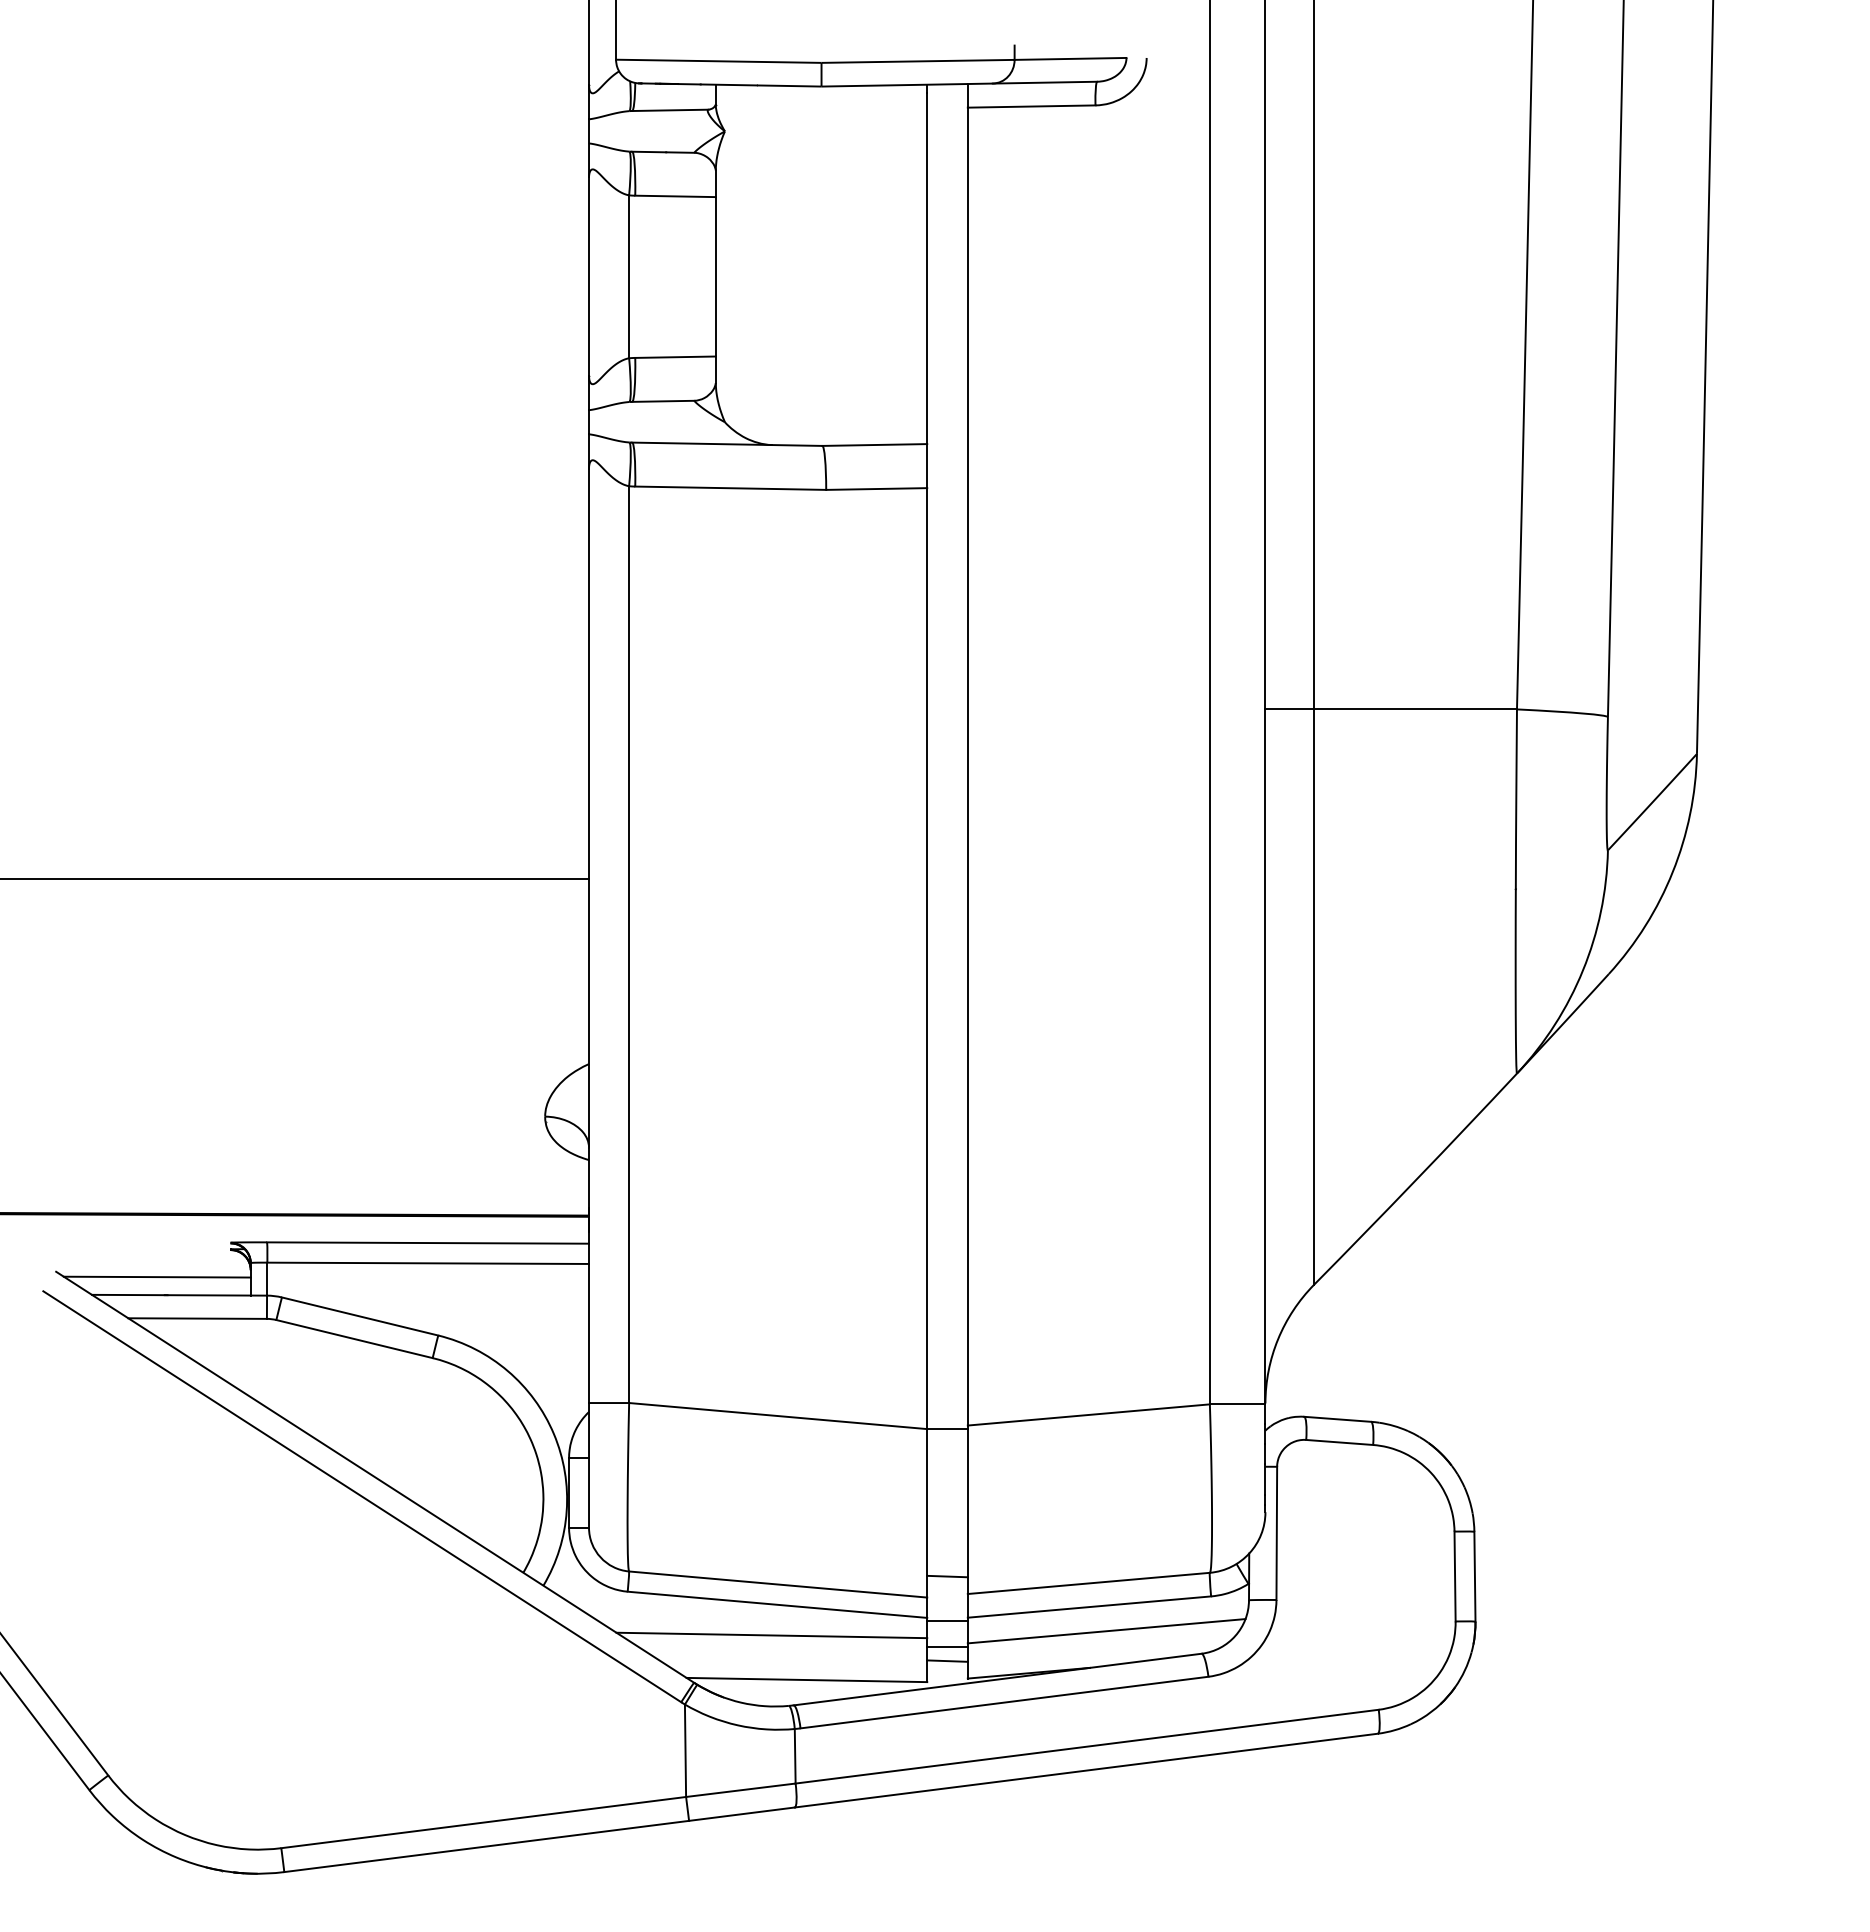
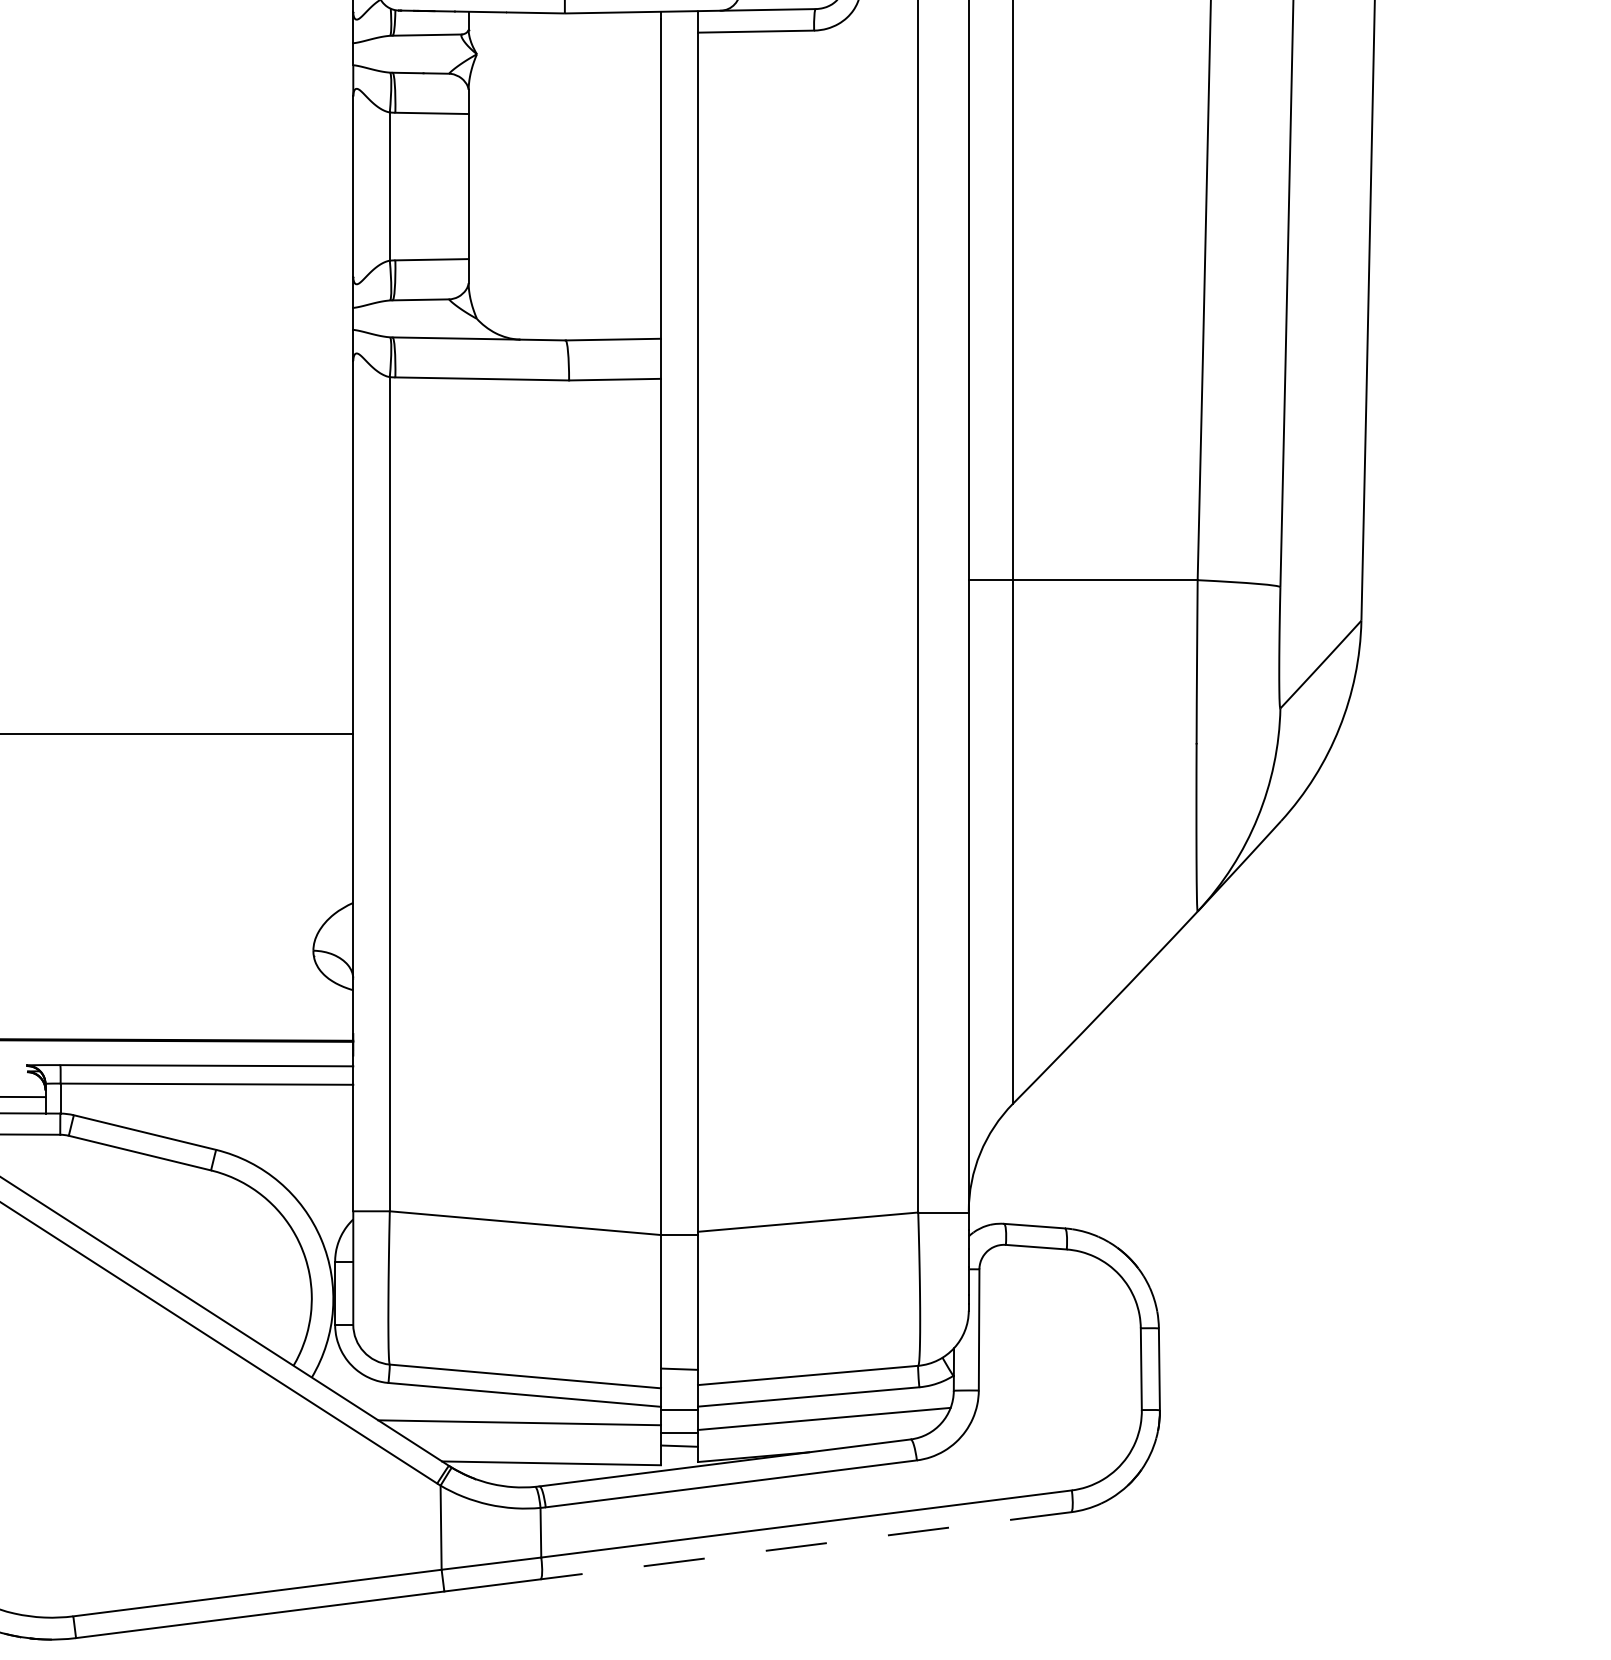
line: (1086, 1770) -> (805, 1545), solid -> dashed

